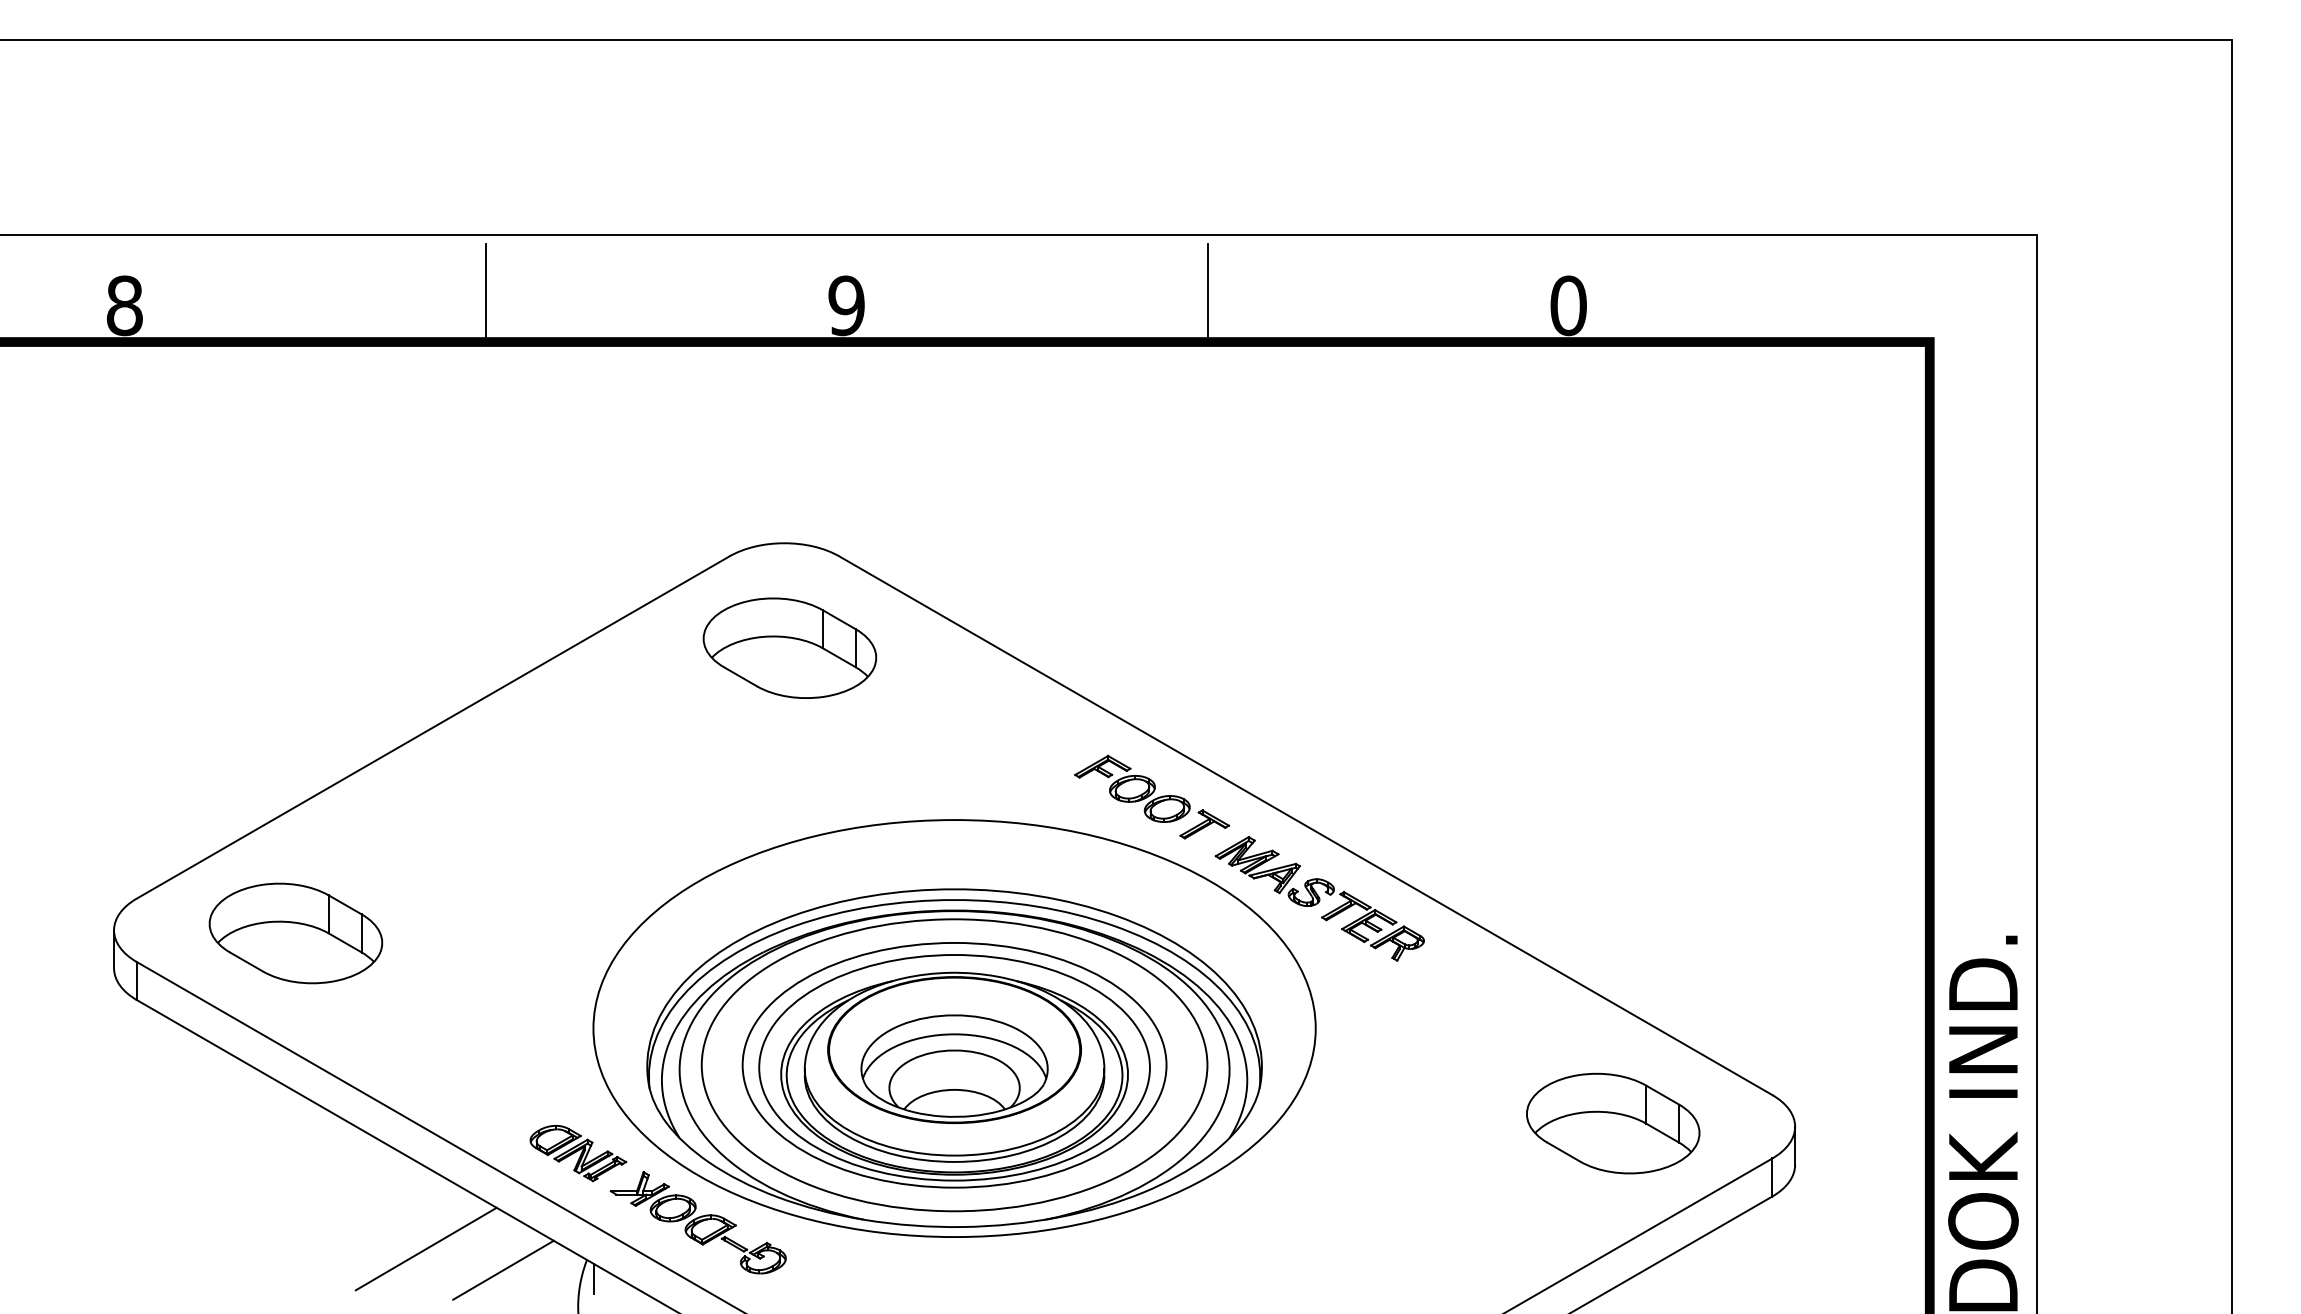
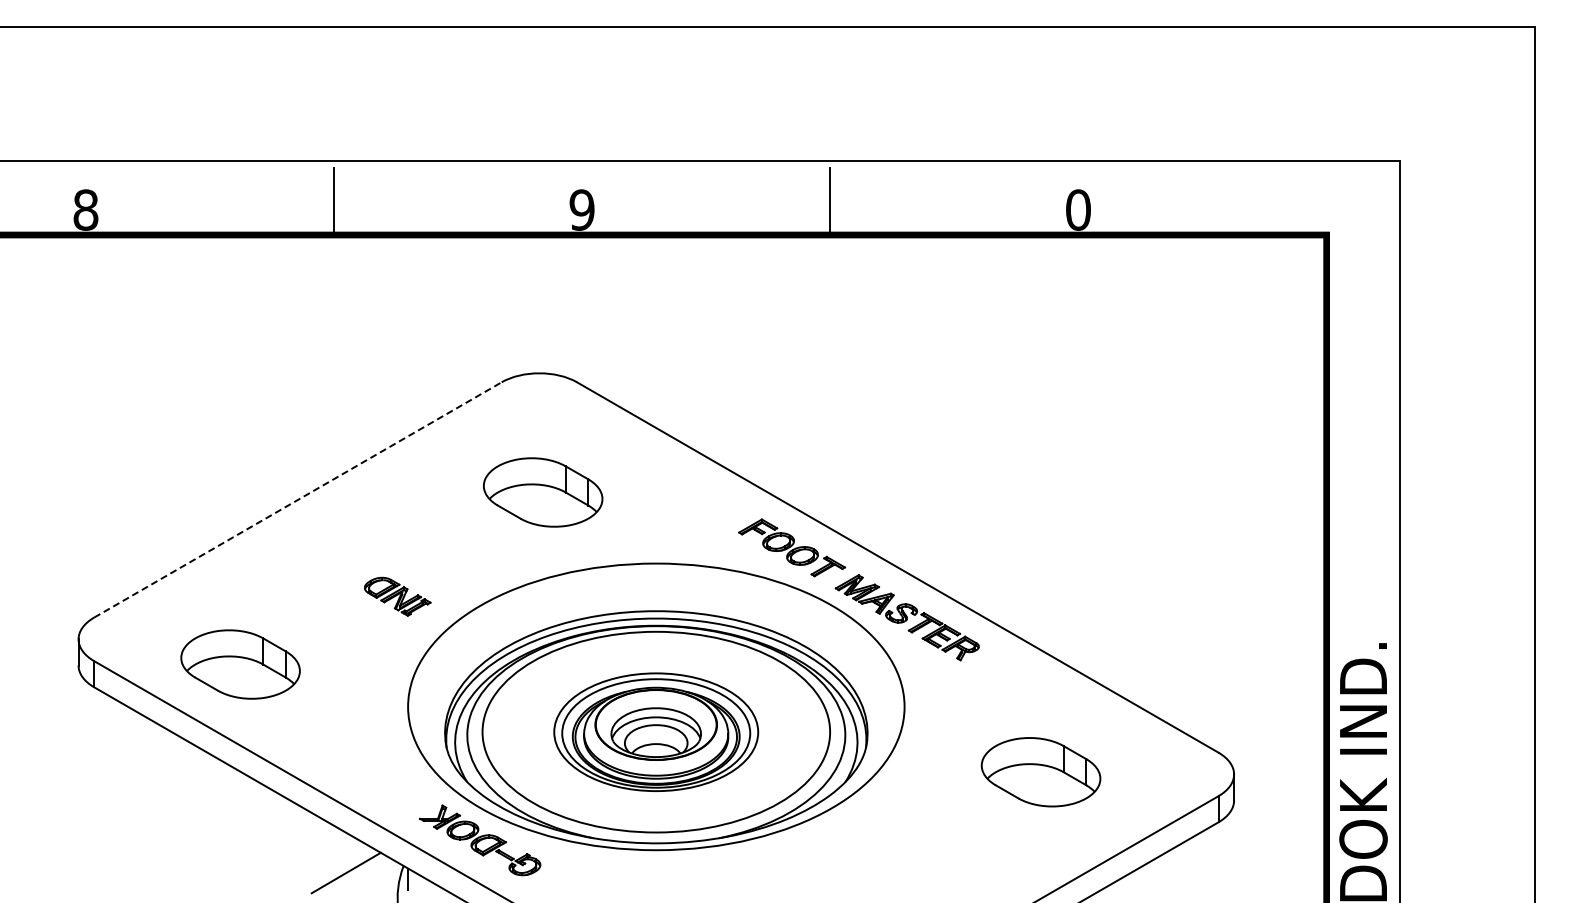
part: (790, 648) -> (543, 492), moved
line: (434, 726) -> (298, 499), solid -> dashed
part: (295, 933) -> (240, 664), moved
part: (953, 1065) -> (655, 732), size x0.7
part: (1612, 1123) -> (1040, 772), moved
part: (578, 1153) -> (397, 596), moved
line: (425, 1249) -> (292, 858), removed

